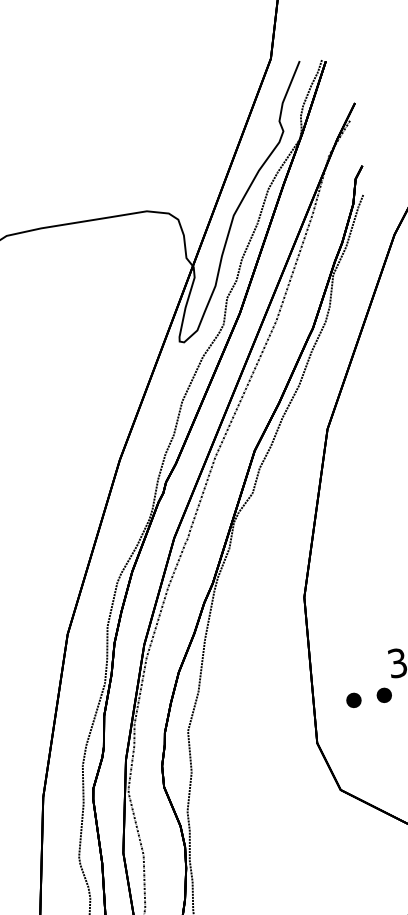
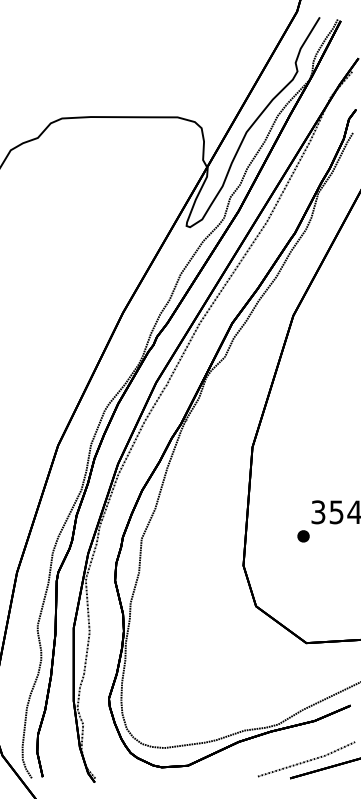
part: (353, 700) -> (278, 536), removed

